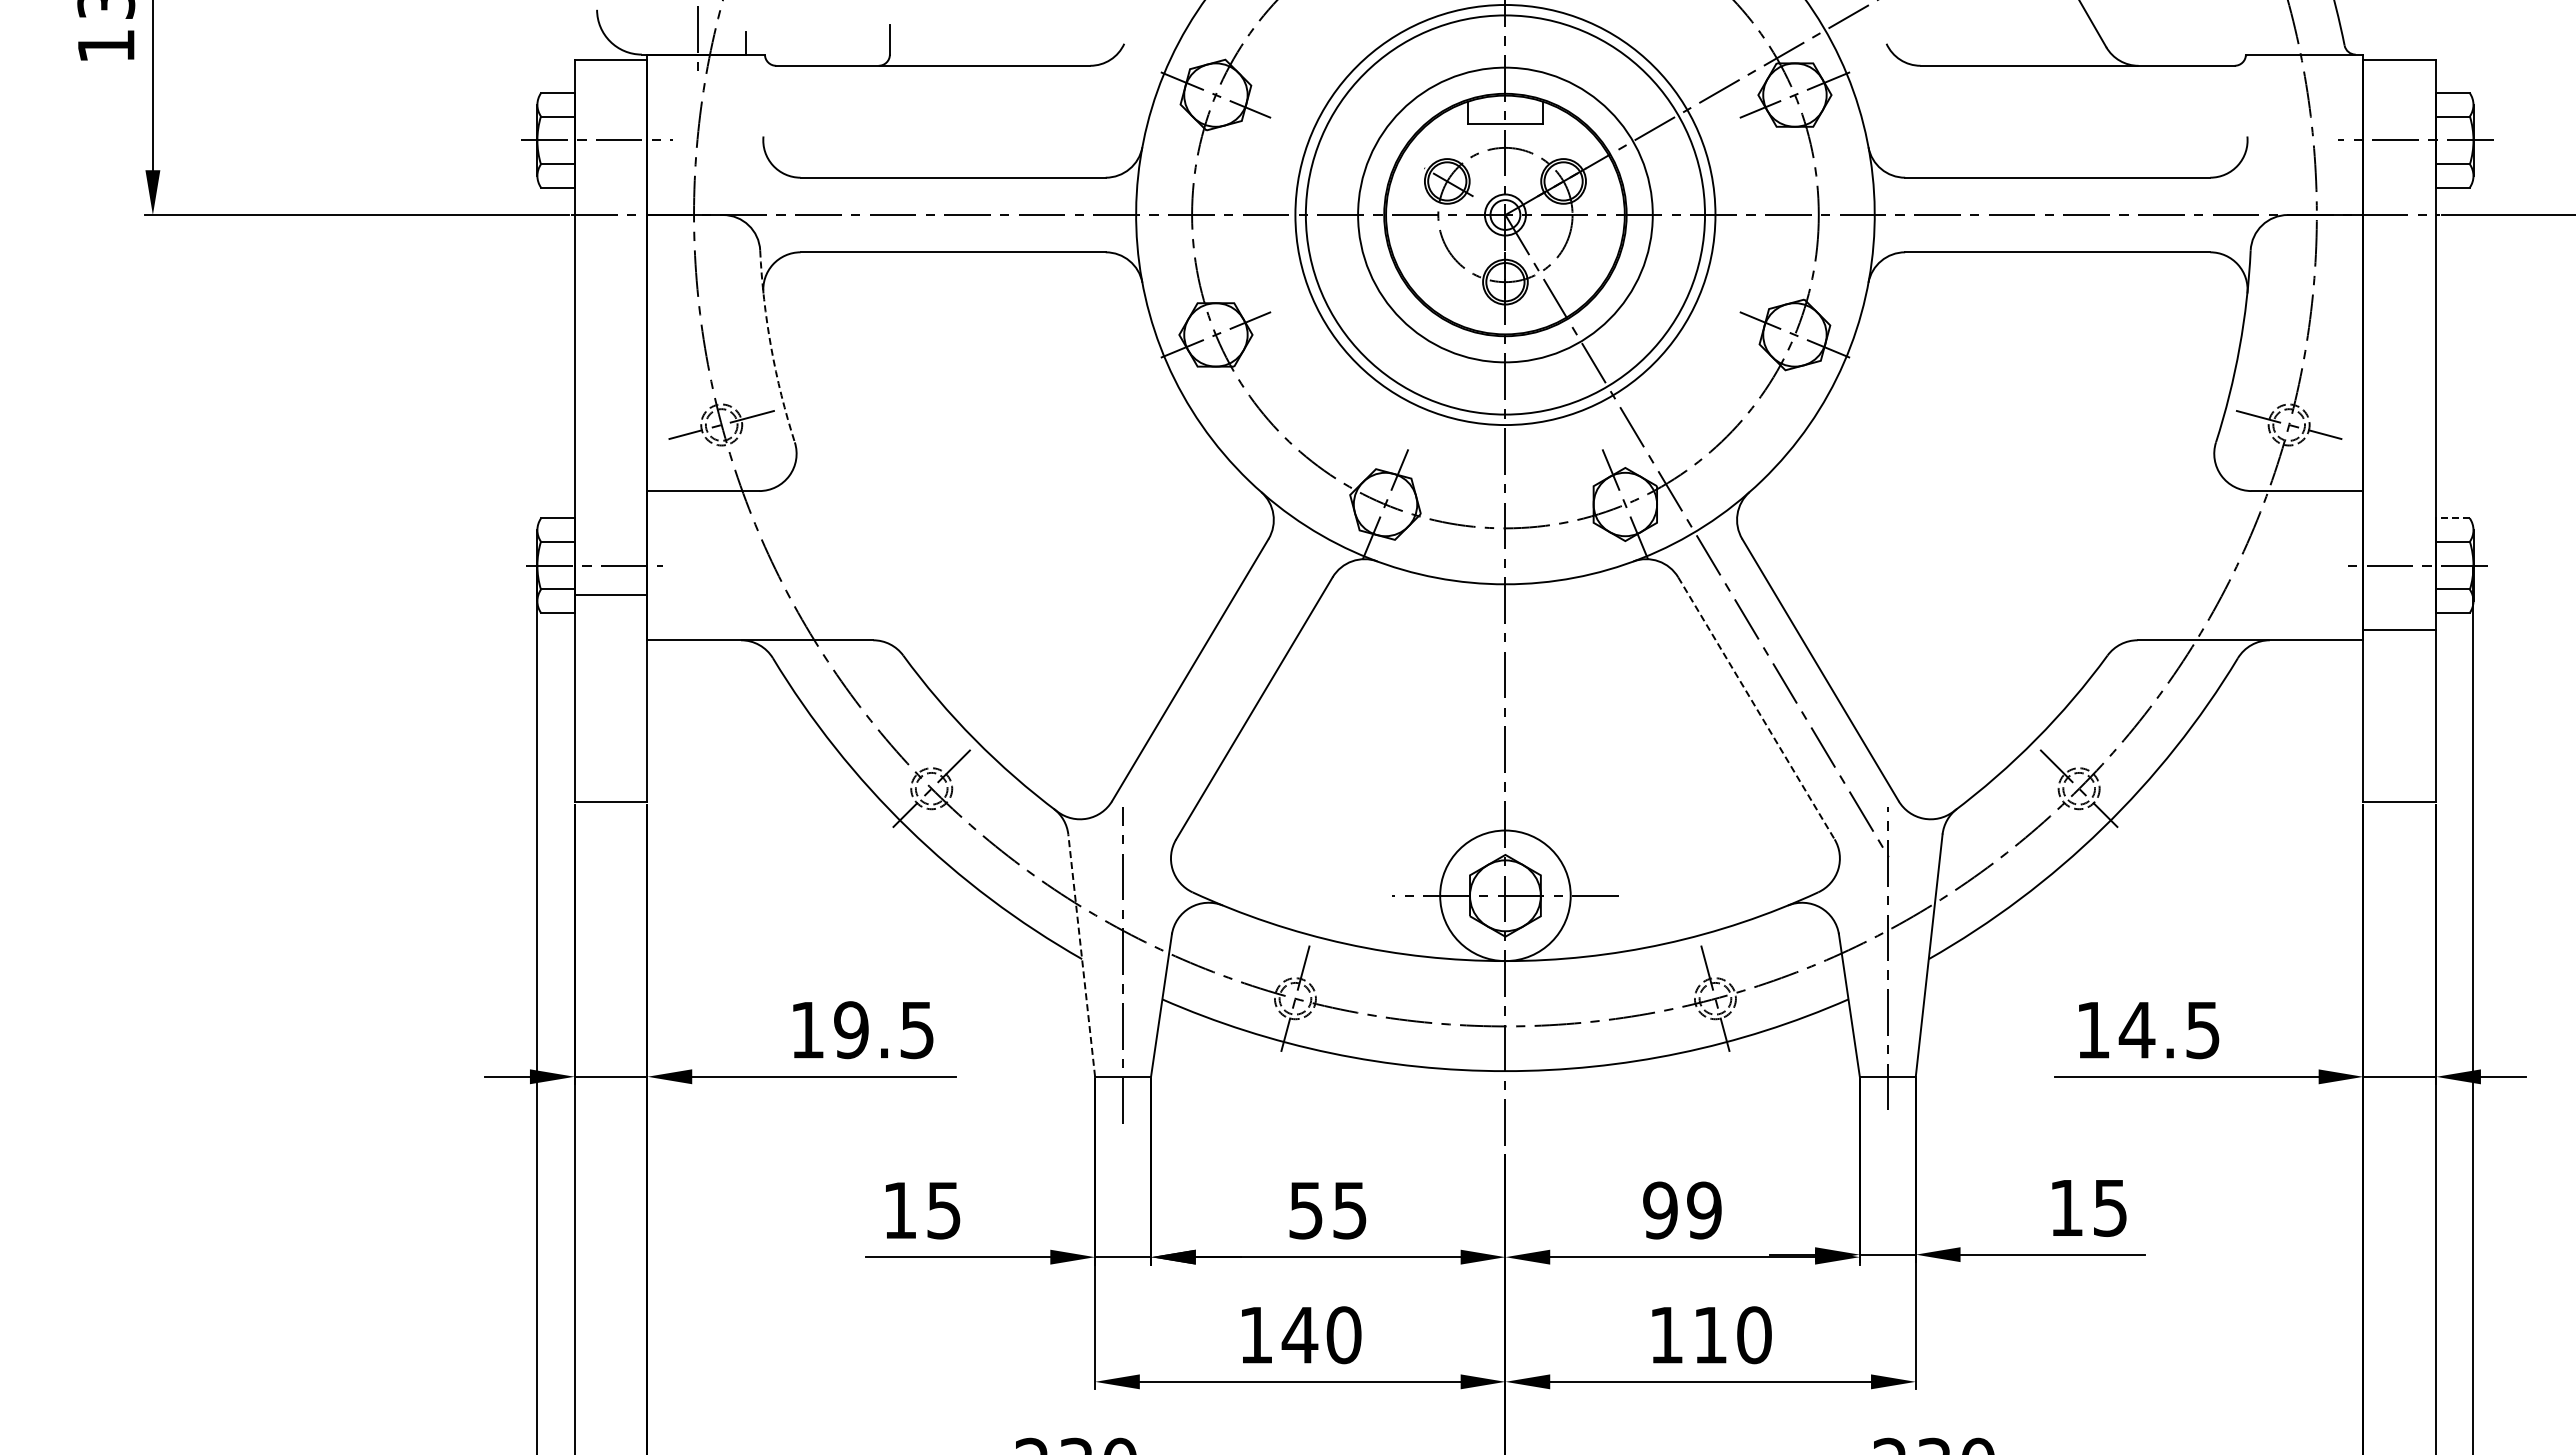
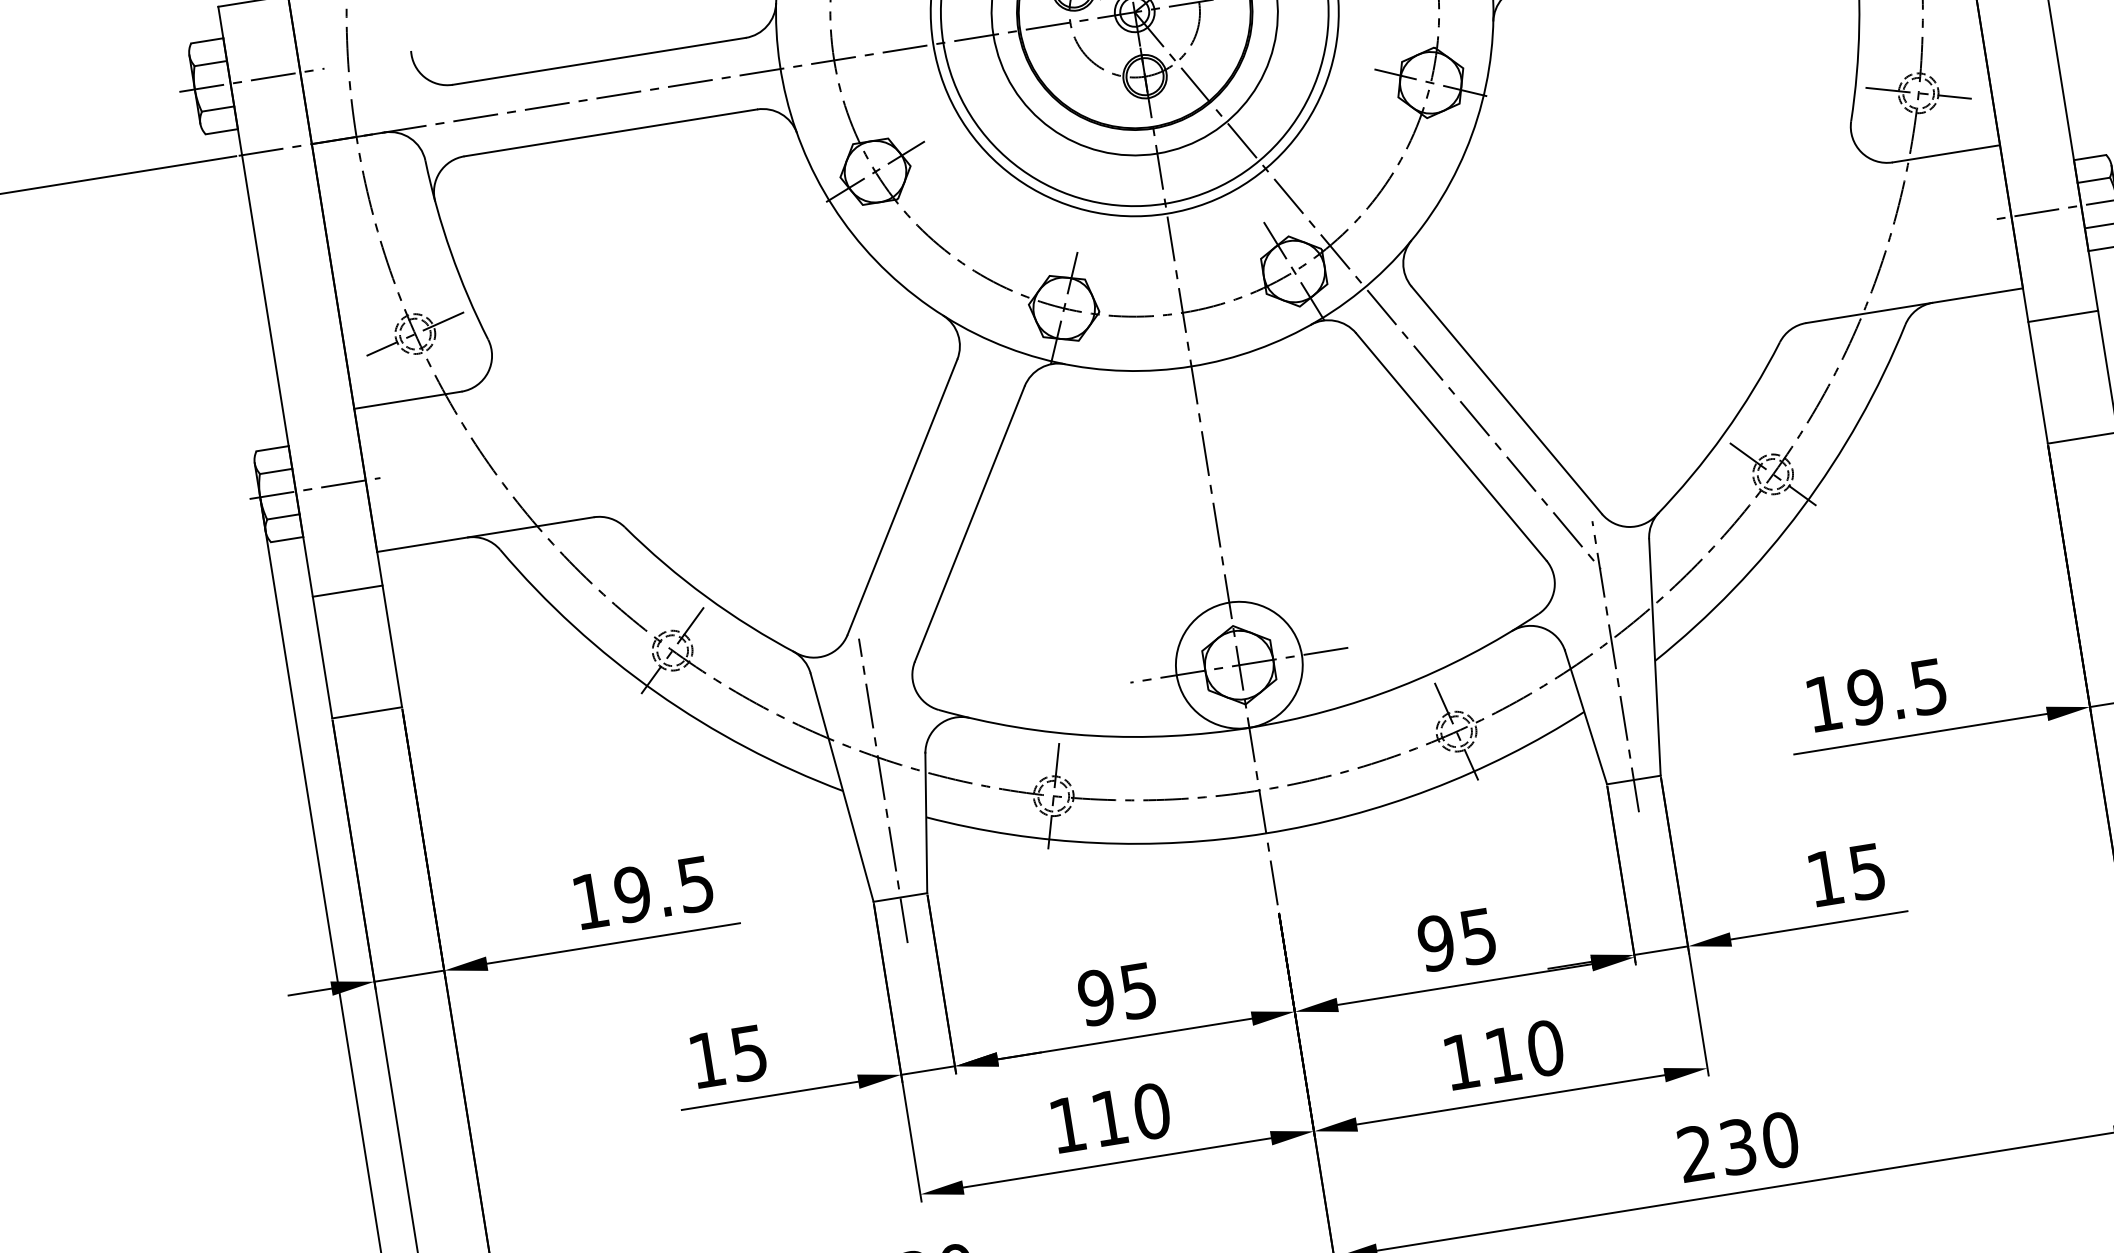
arc: (771, 347) -> (451, 252), dashed -> solid
line: (2452, 518) -> (2089, 157), dashed -> solid
line: (610, 595) -> (347, 591), moved
line: (2399, 630) -> (2062, 316), moved
line: (1756, 708) -> (1451, 447), dashed -> solid
line: (1081, 955) -> (841, 787), dashed -> solid
text: (2136, 1030) -> (1865, 697), 14.5 -> 19.5
text: (1305, 1210) -> (1095, 997), 55 -> 95
text: (1704, 1210) -> (1478, 936), 99 -> 95
text: (1299, 1335) -> (1109, 1118), 140 -> 110

